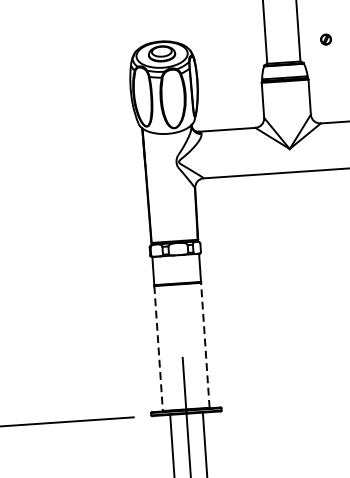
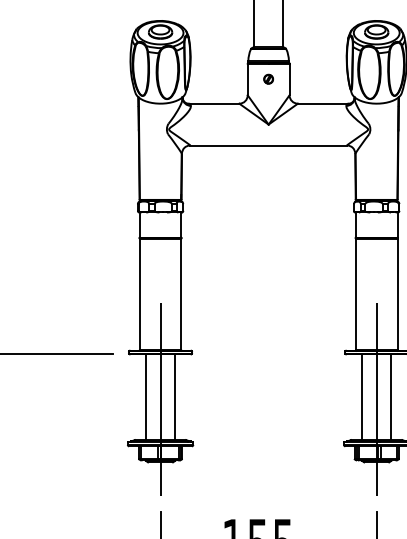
part: (325, 38) -> (268, 78), moved
line: (205, 345) -> (181, 294), dashed -> solid
line: (158, 348) -> (139, 294), dashed -> solid

